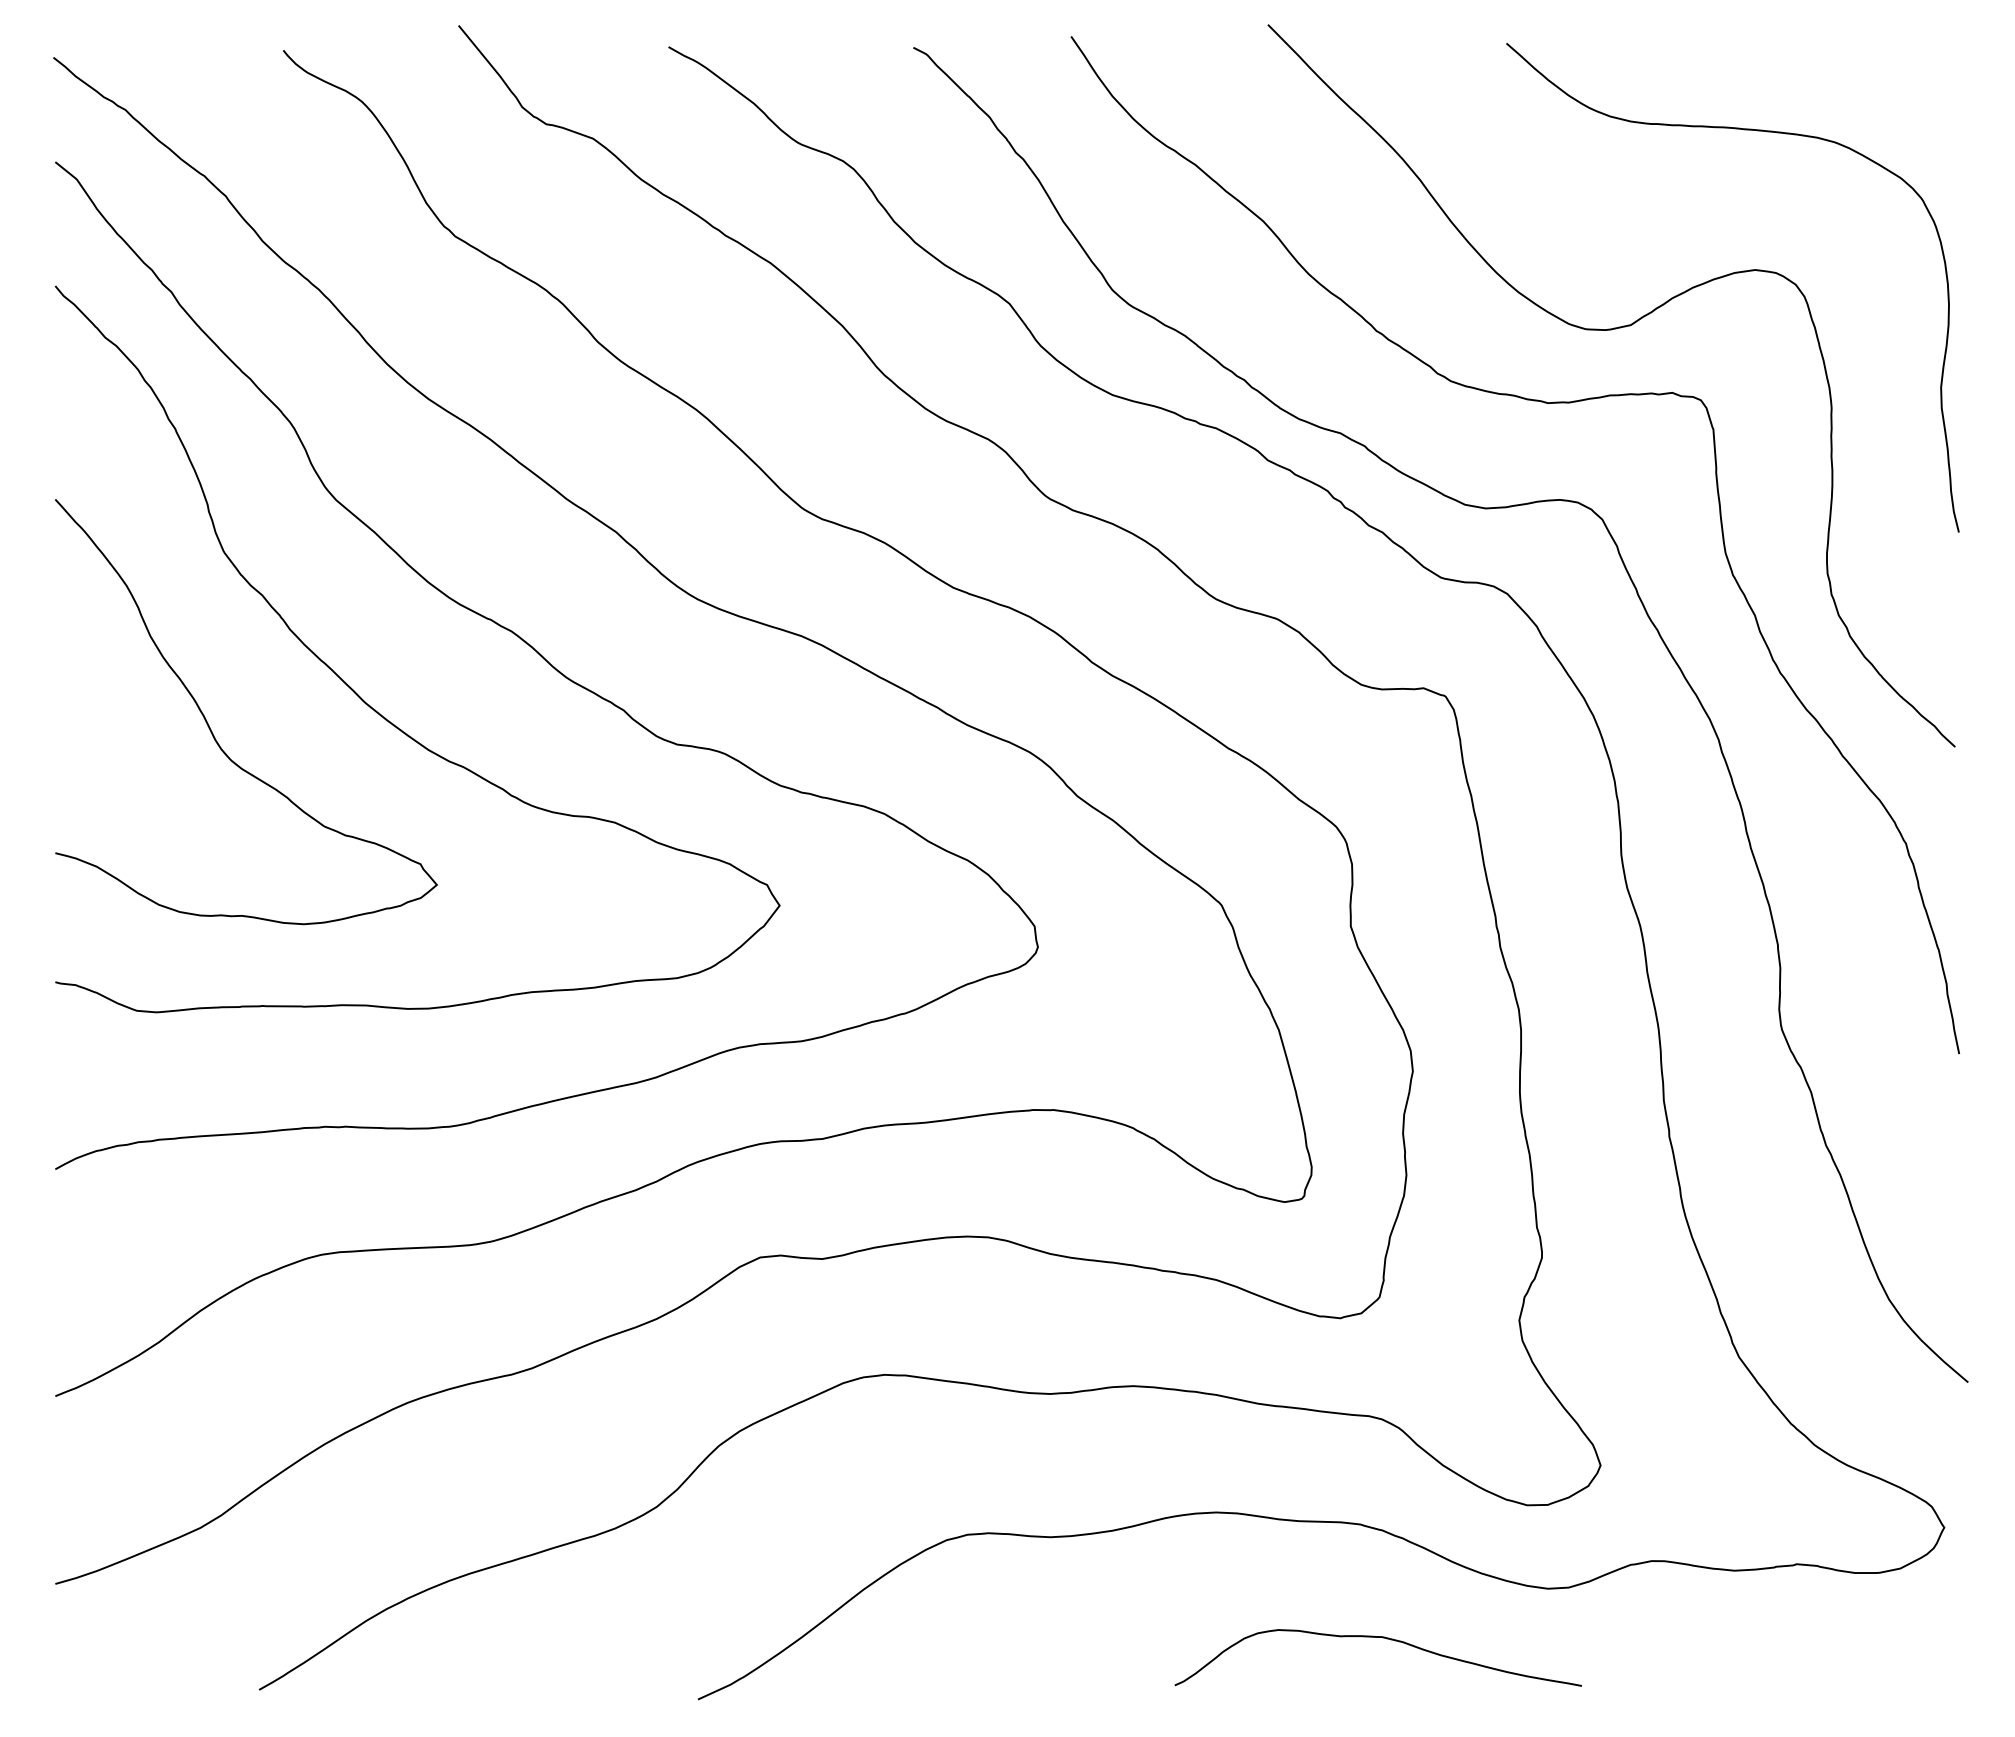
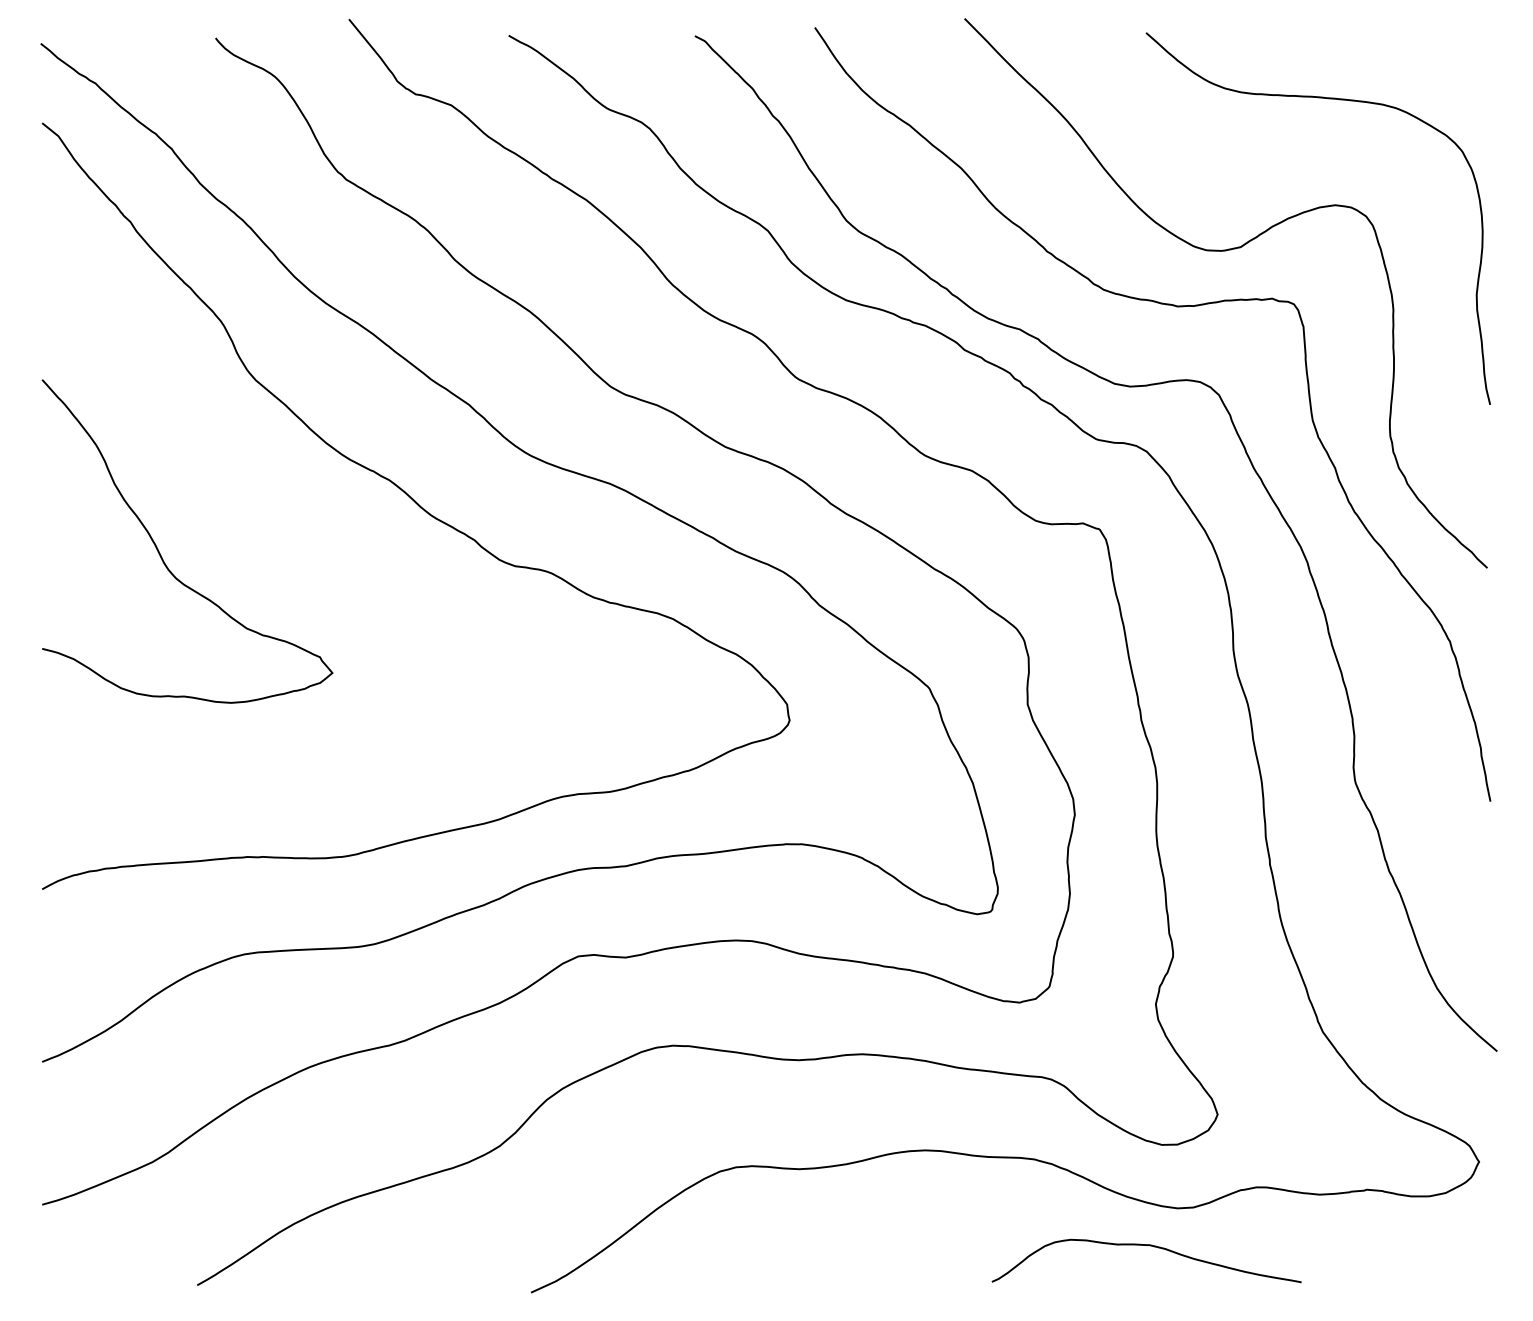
curve: (370, 705) -> (281, 536), removed
curve: (1382, 1638) -> (1149, 1246), moved

